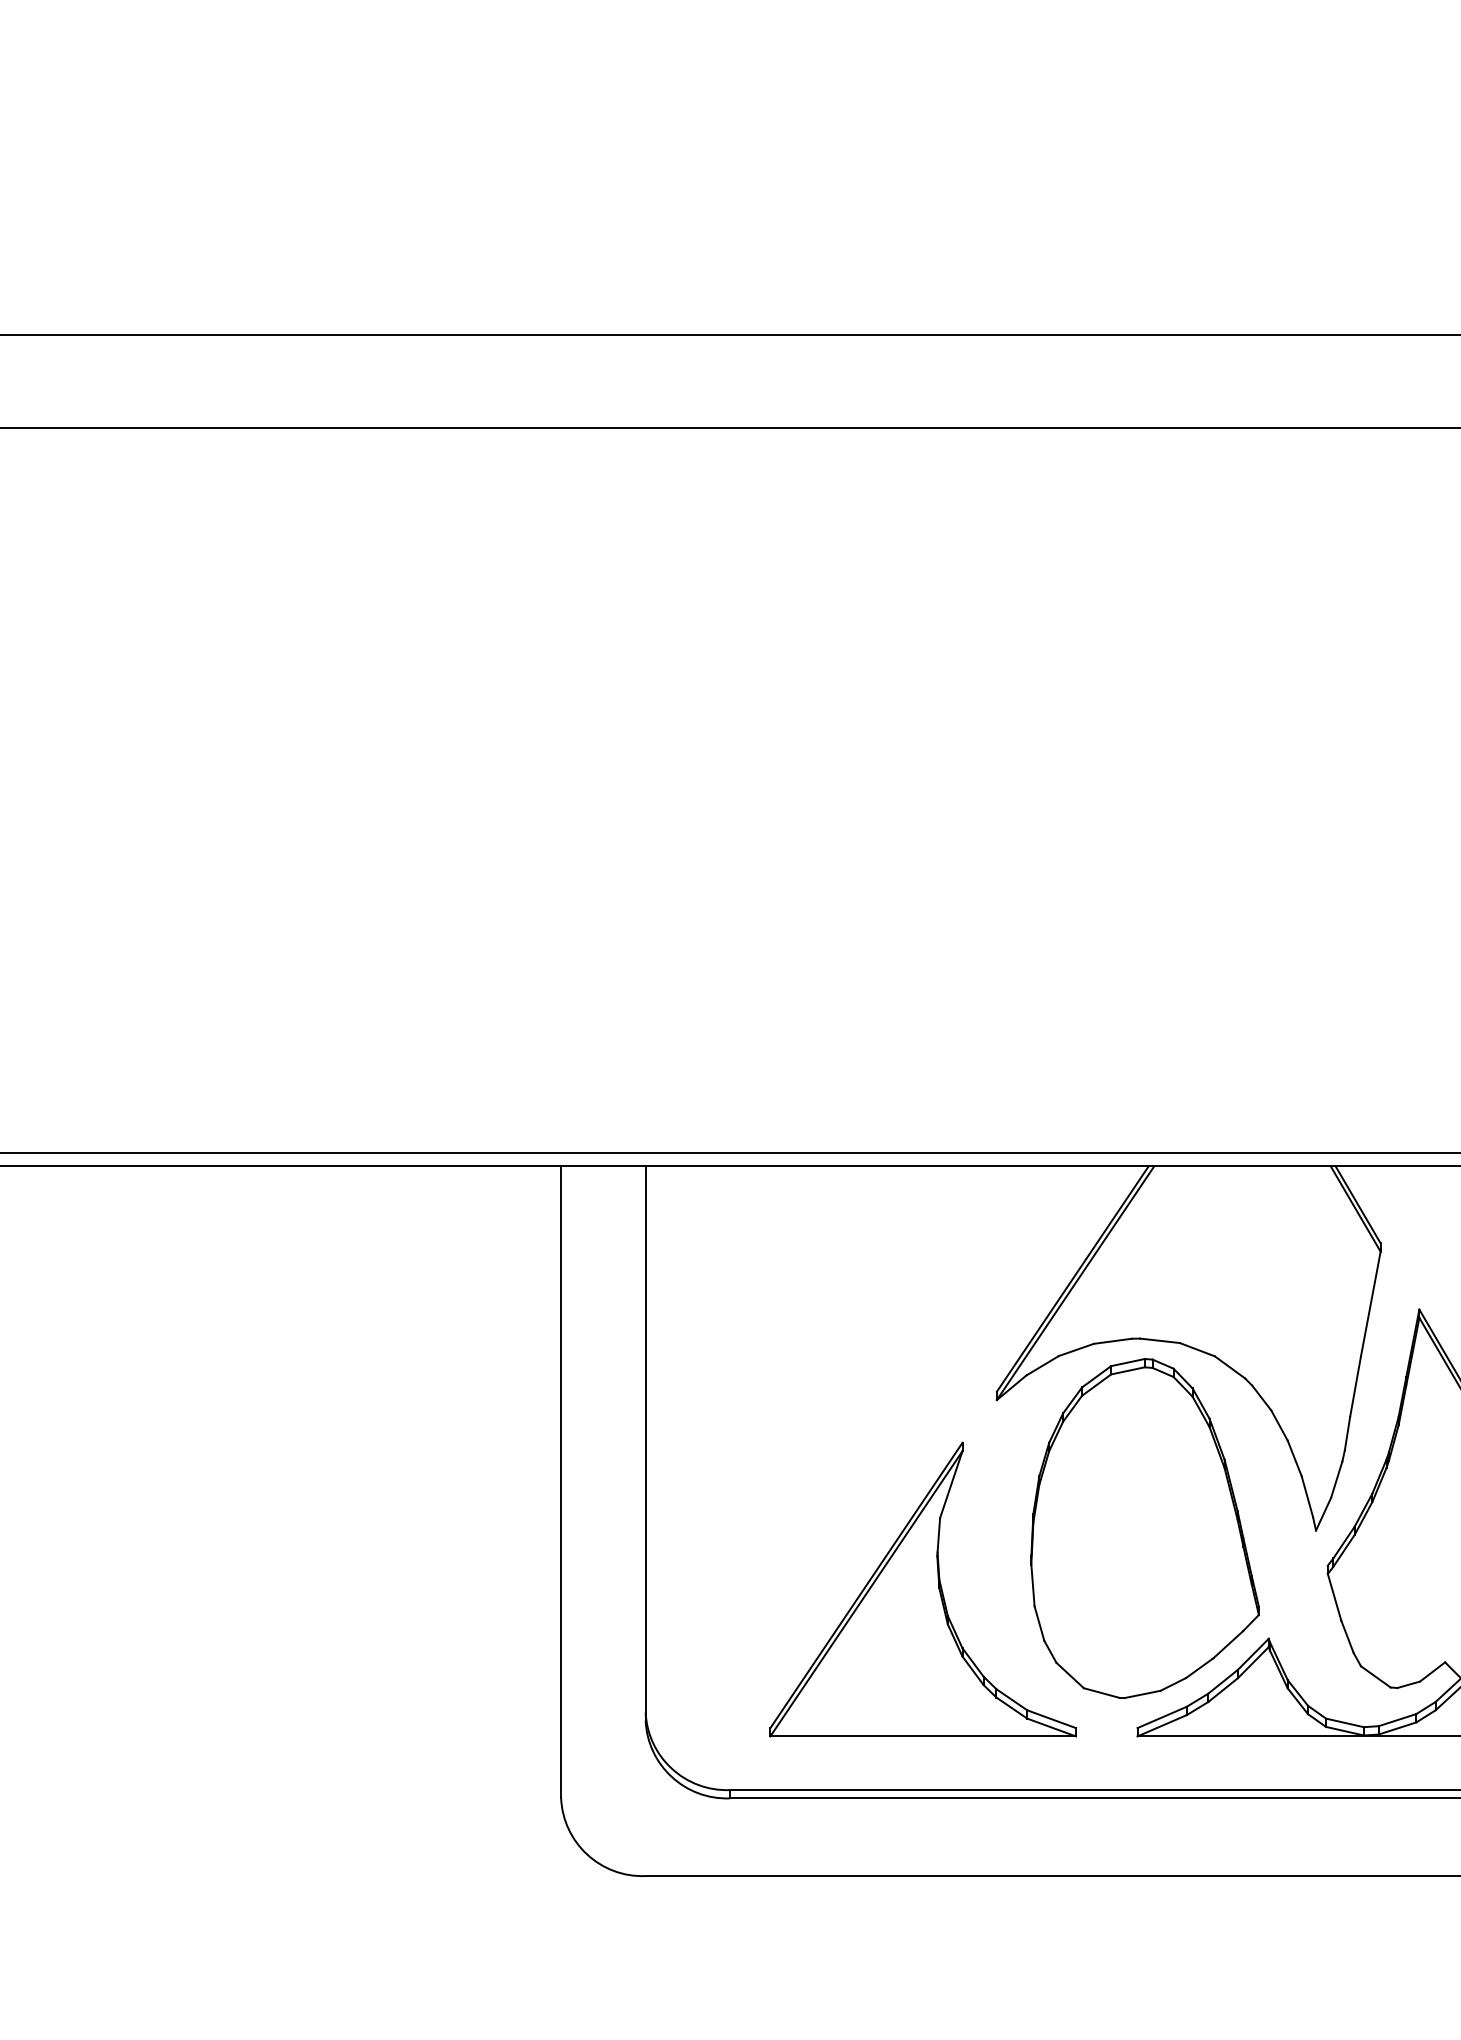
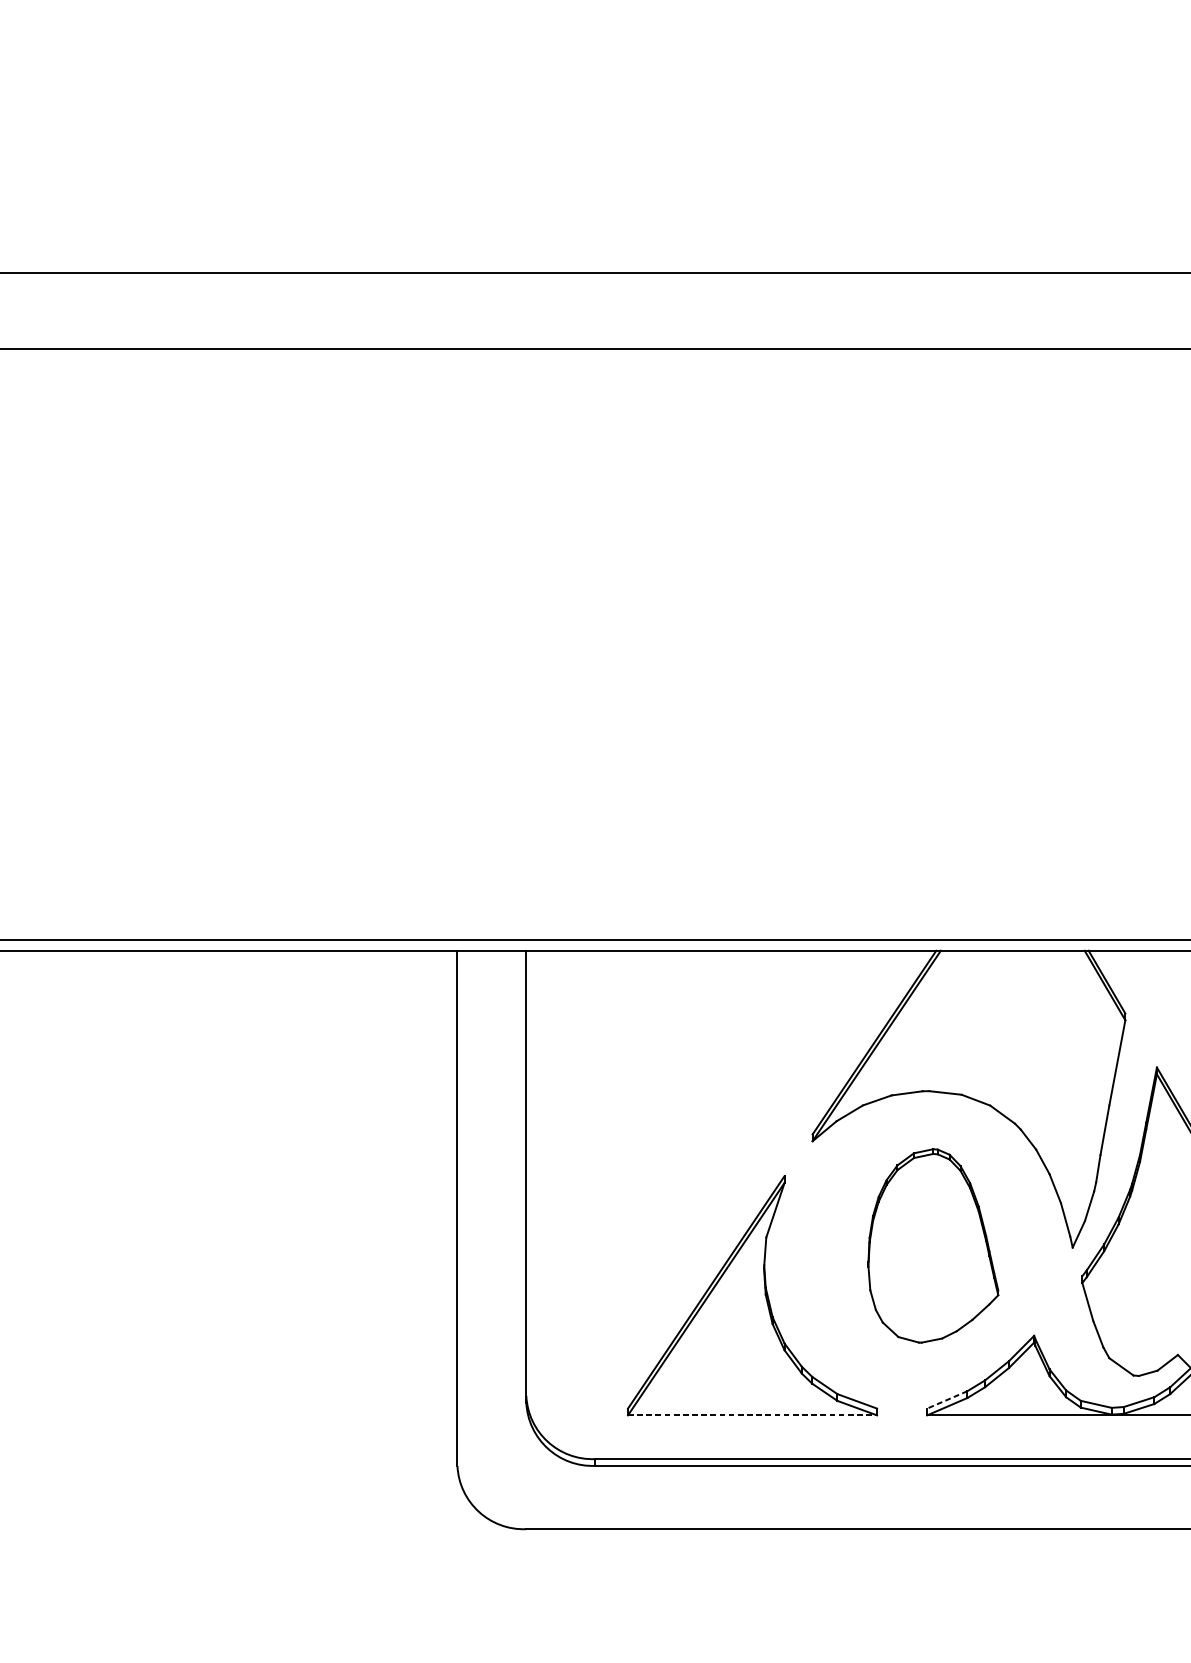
part: (1144, 1528) -> (932, 1245), size x0.7
line: (1162, 1717) -> (947, 1399), solid -> dashed
line: (923, 1736) -> (752, 1415), solid -> dashed

